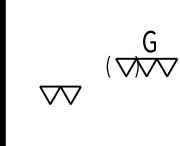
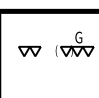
part: (59, 93) -> (29, 50), moved

